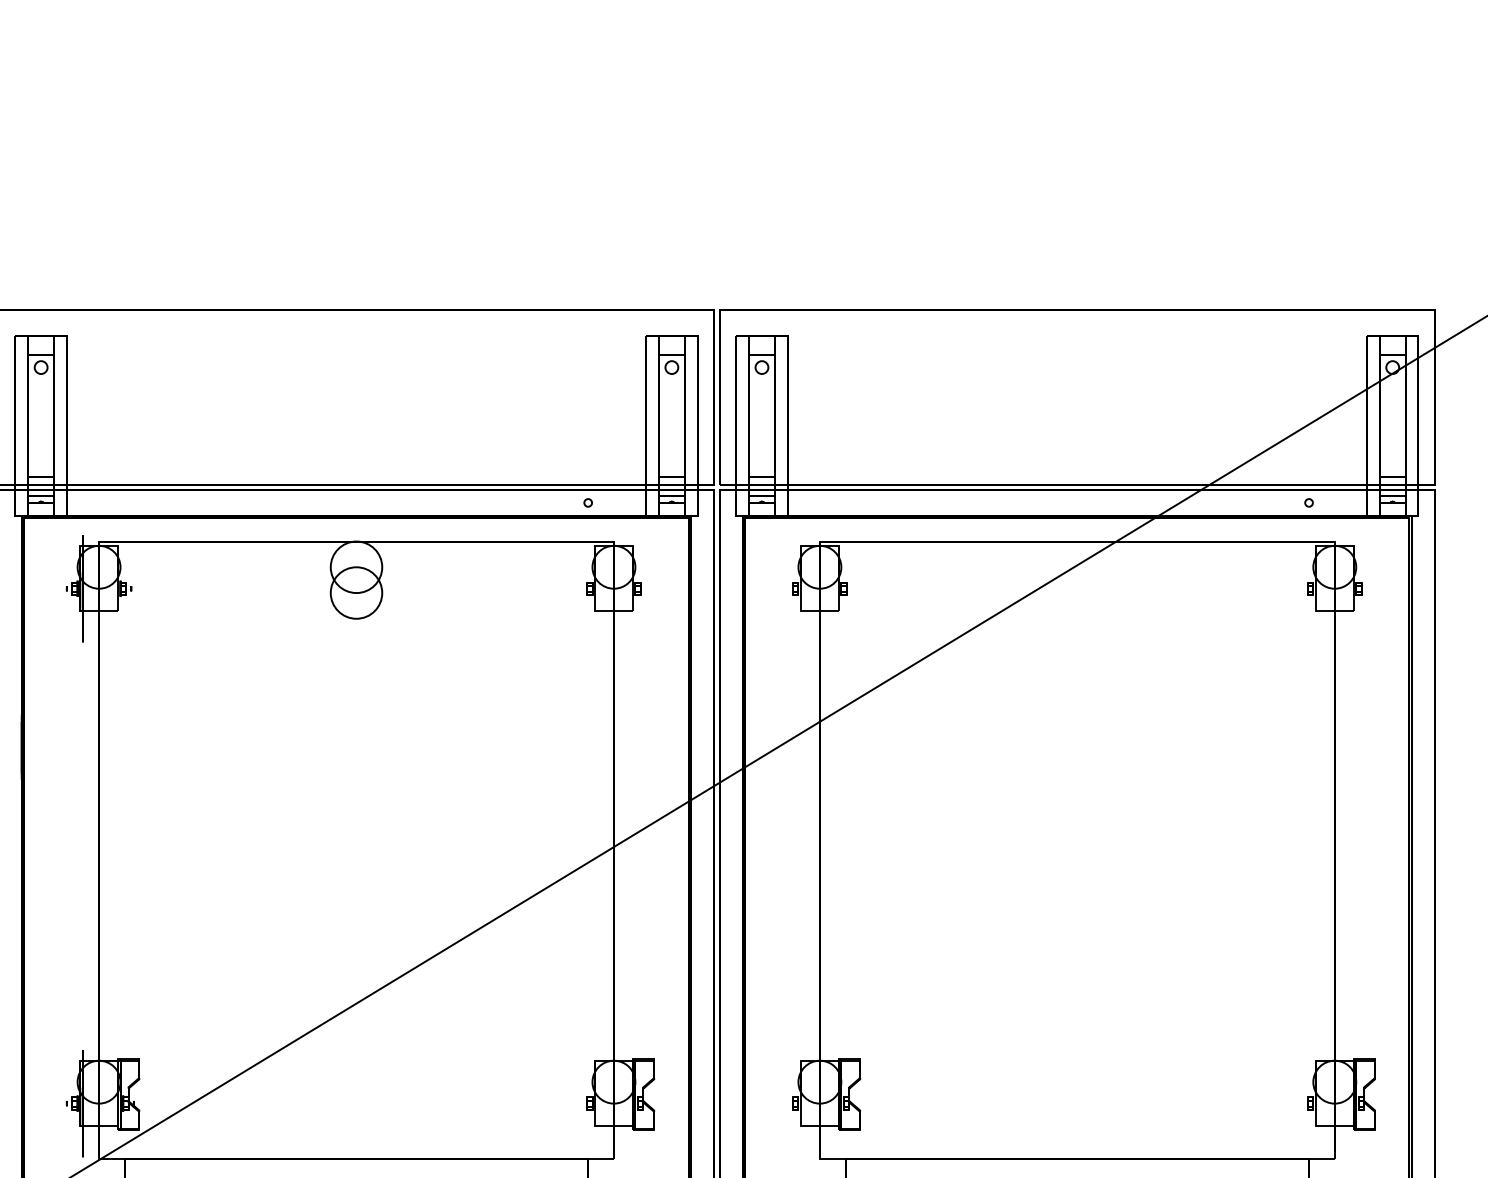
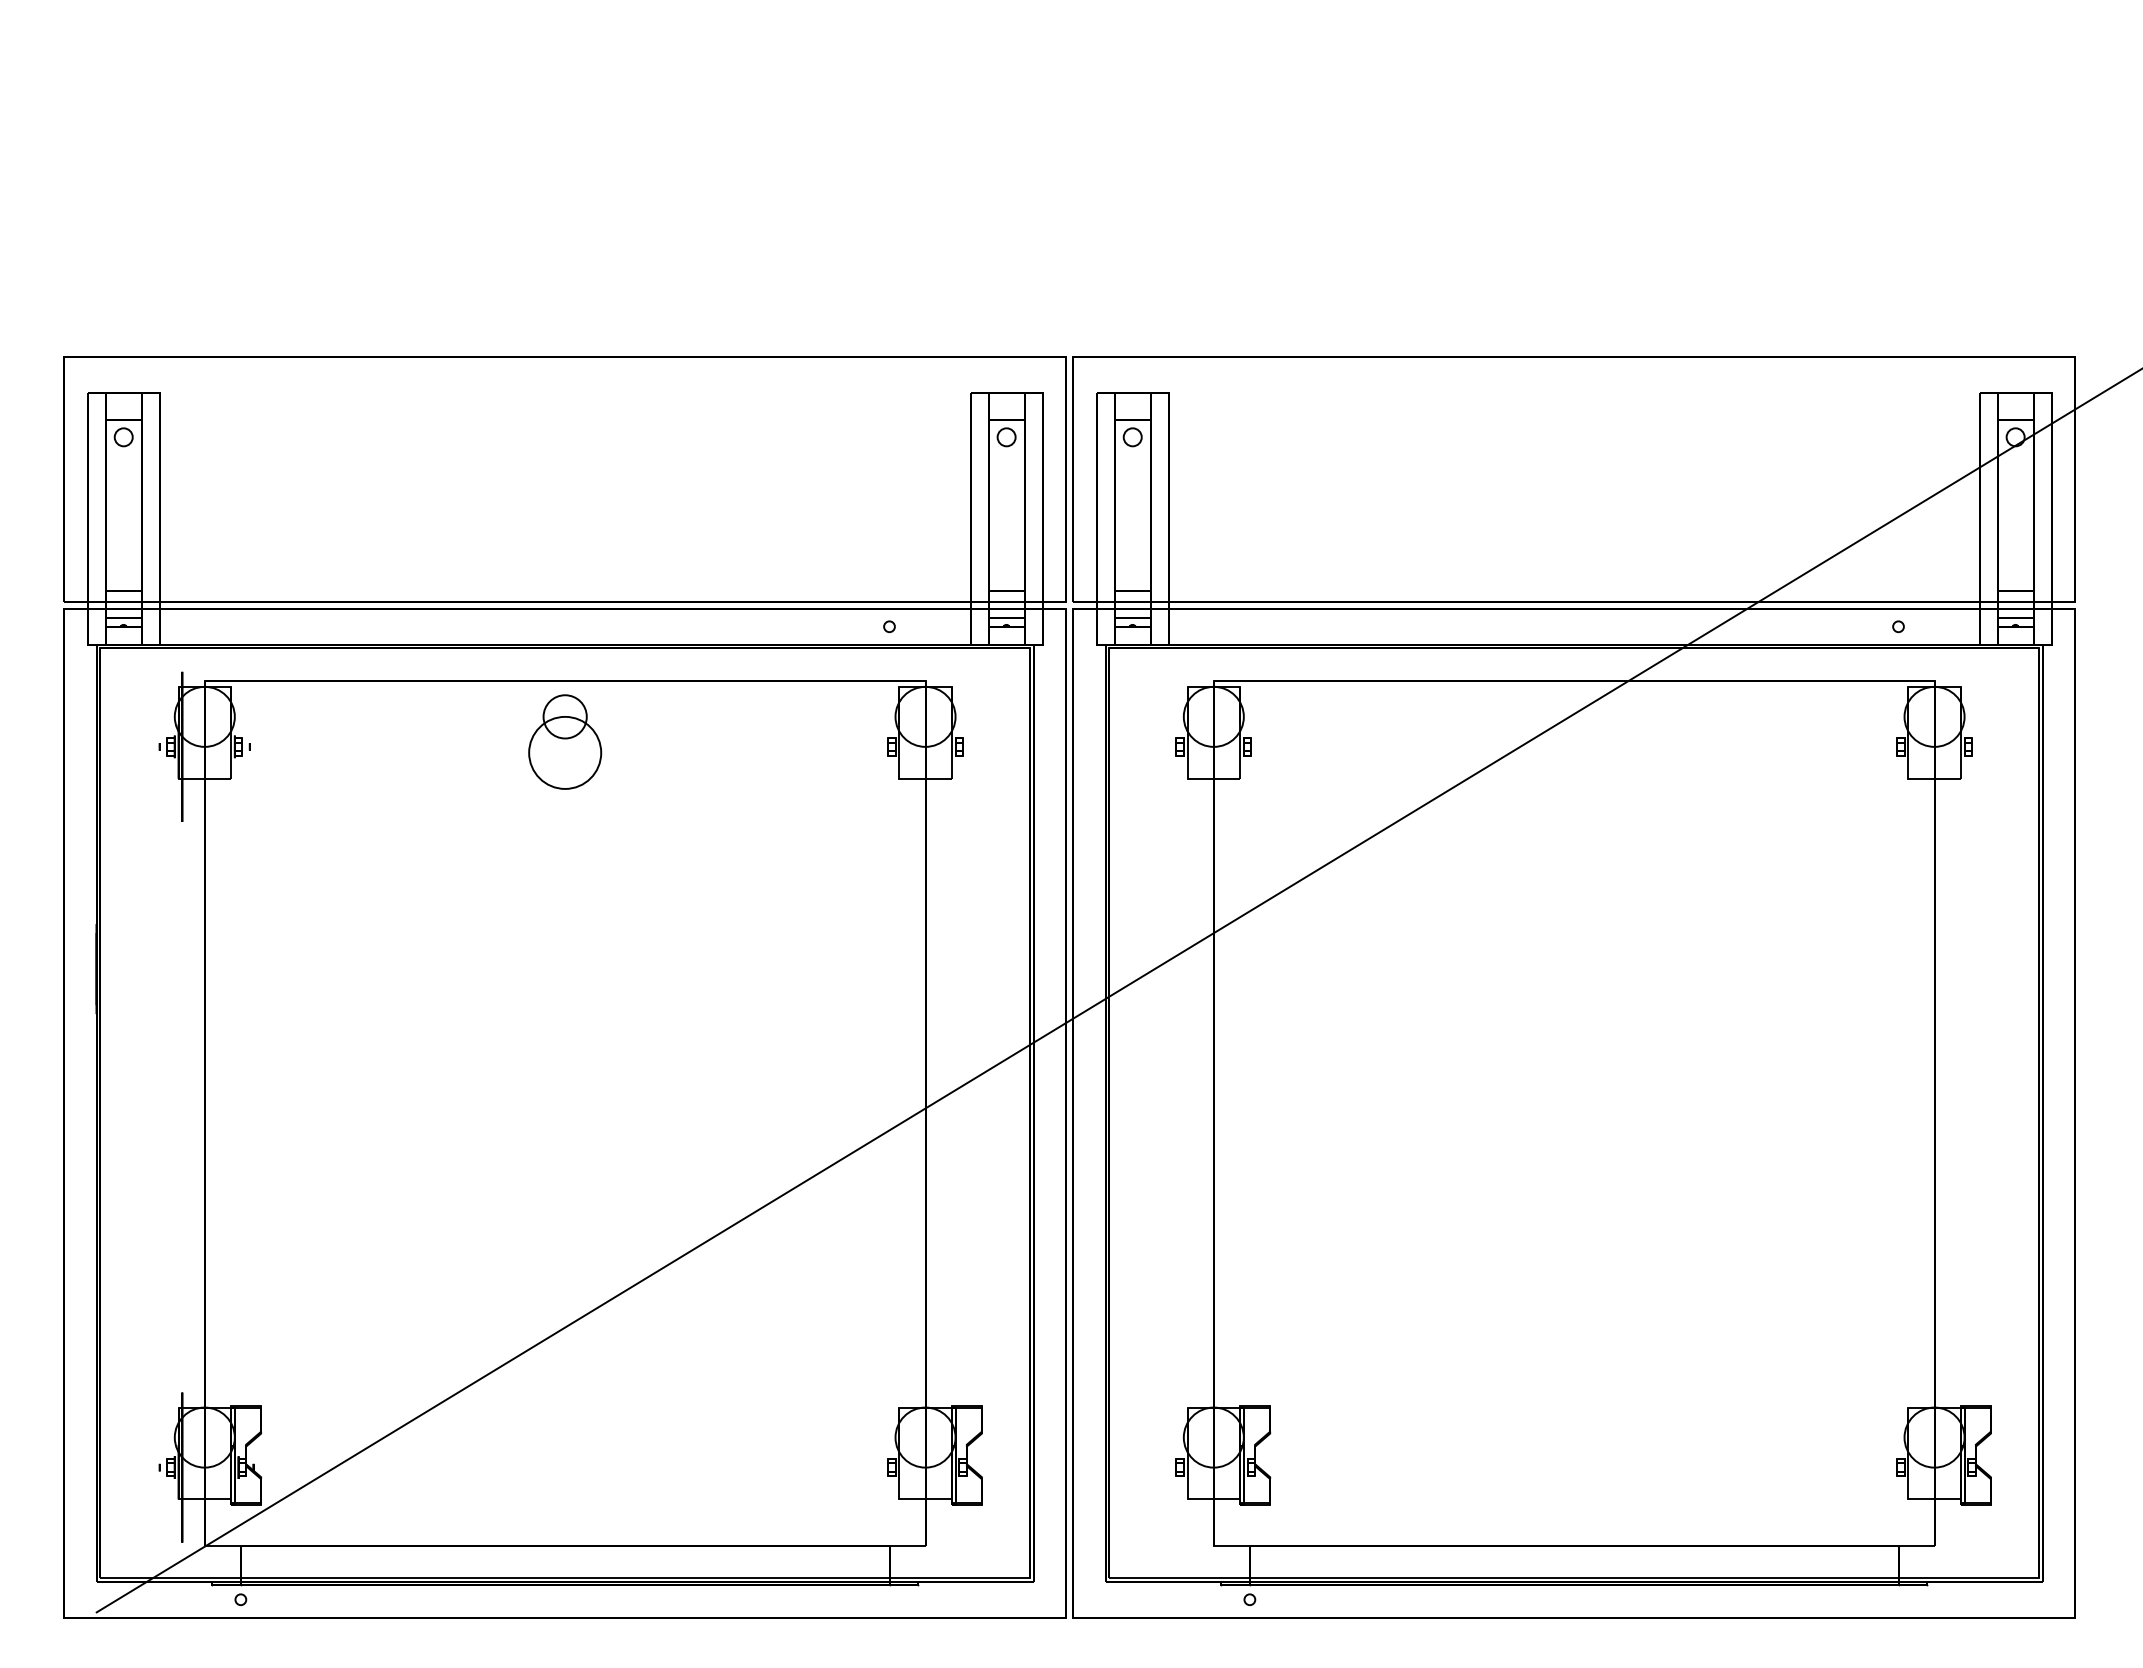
circle: (356, 567) -> (565, 716), size x0.6

